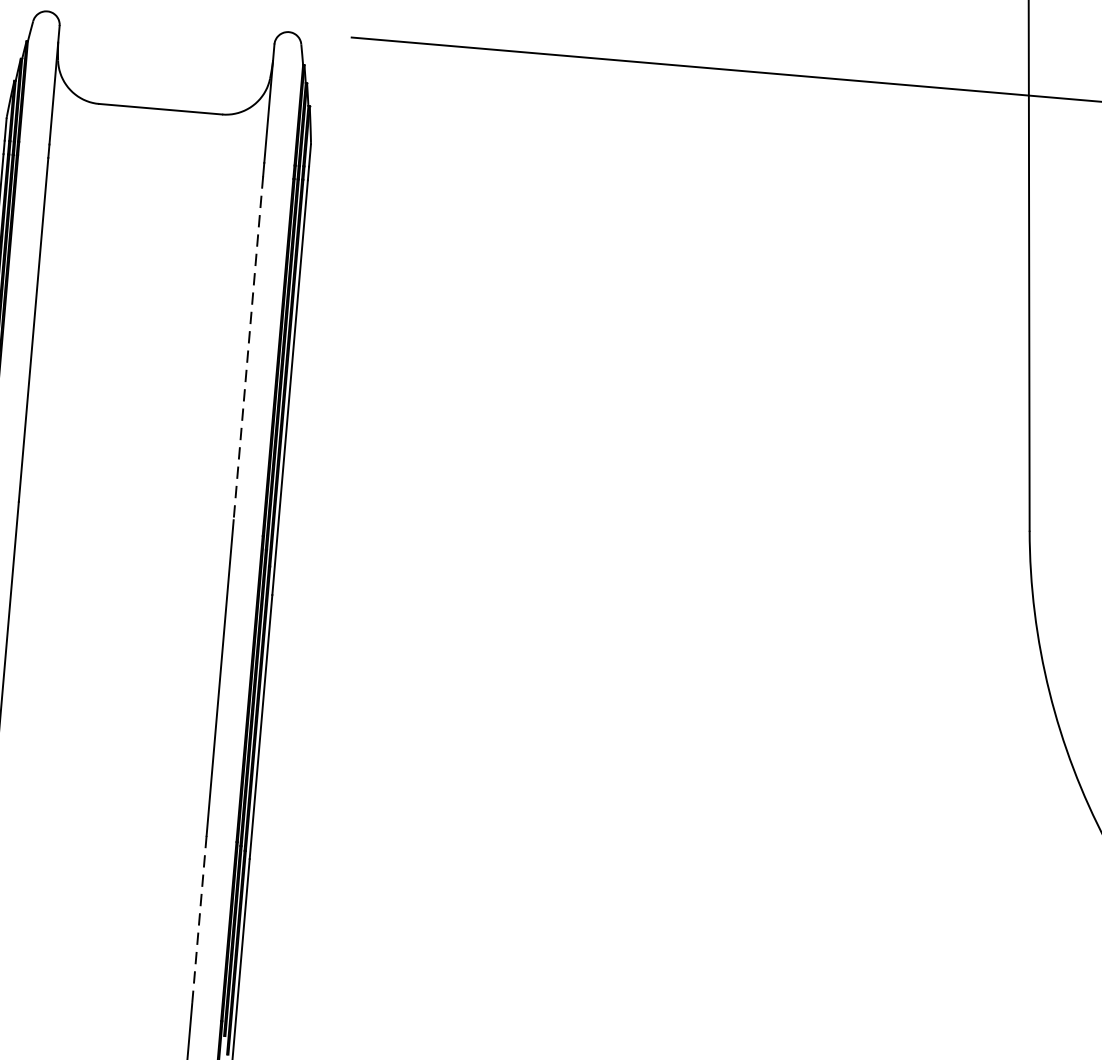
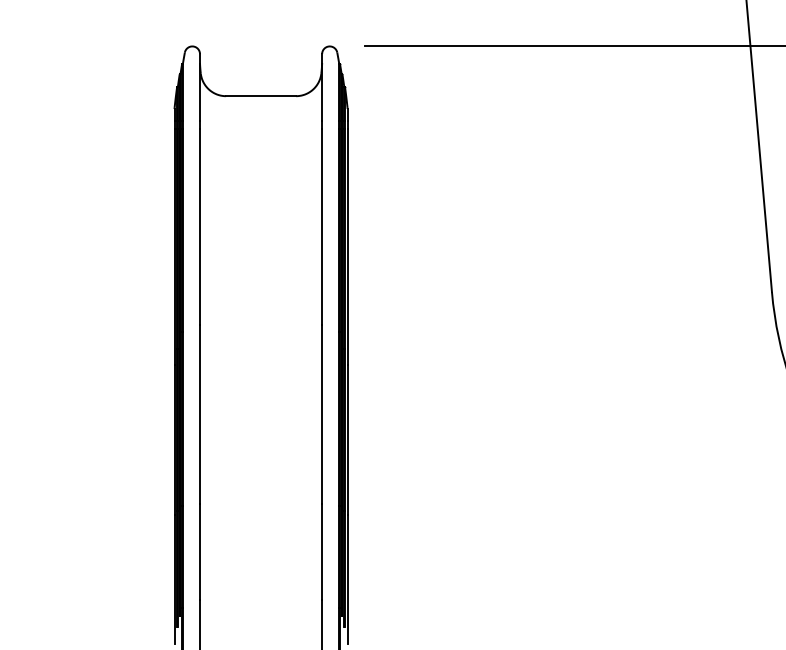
line: (249, 347) -> (322, 226), dashed -> solid
line: (200, 919) -> (322, 551), dashed -> solid

